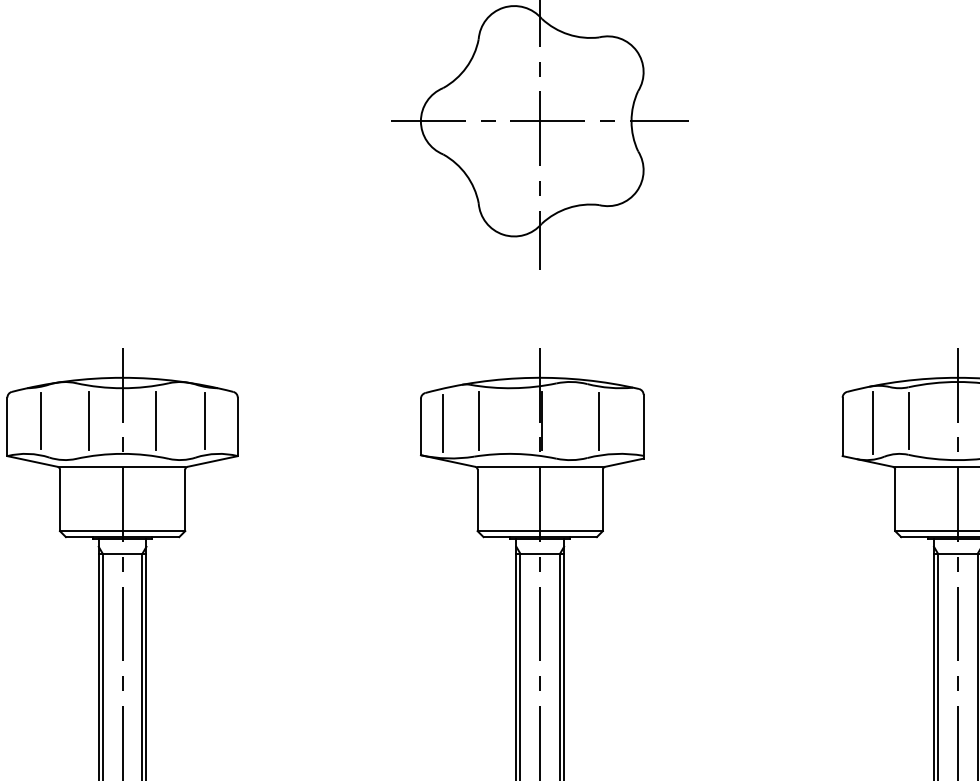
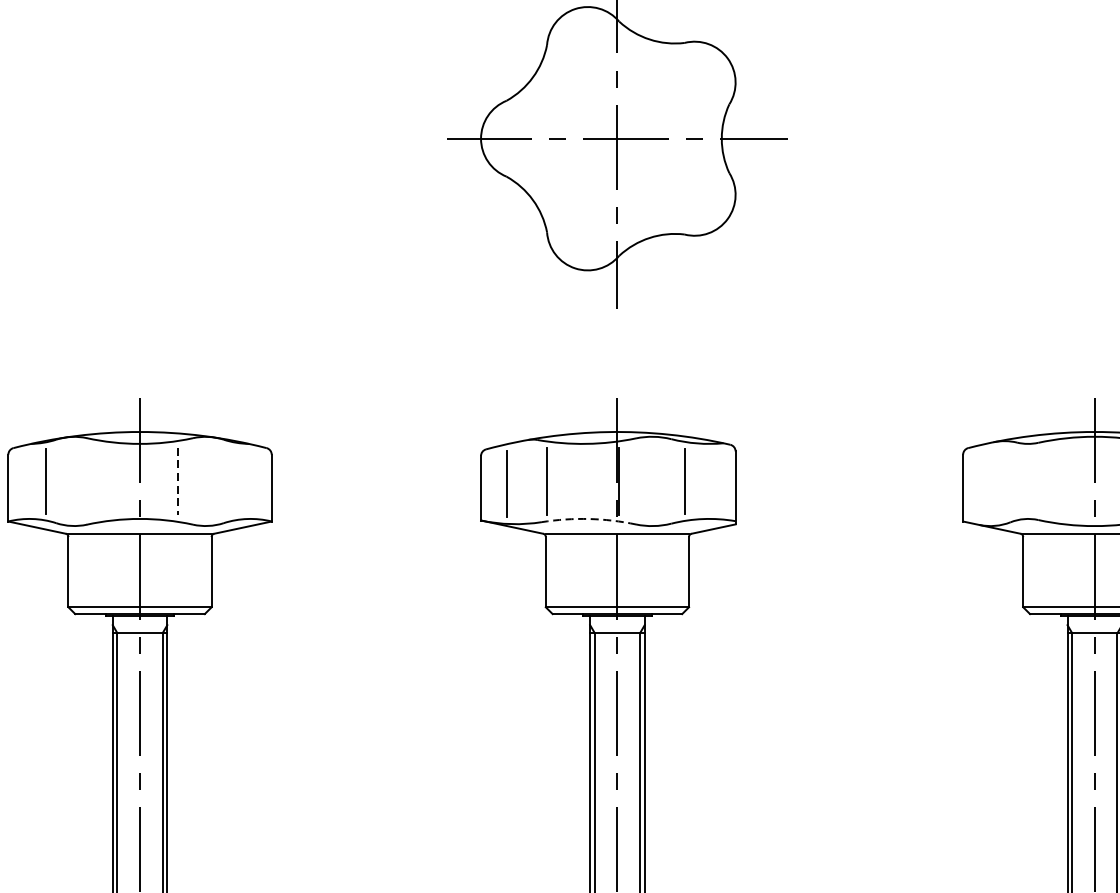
line: (89, 420) -> (102, 480), removed
line: (204, 420) -> (233, 480), removed
line: (908, 420) -> (1038, 480), removed
line: (155, 421) -> (177, 481), solid -> dashed
line: (872, 422) -> (997, 483), removed
arc: (515, 453) -> (589, 518), solid -> dashed

